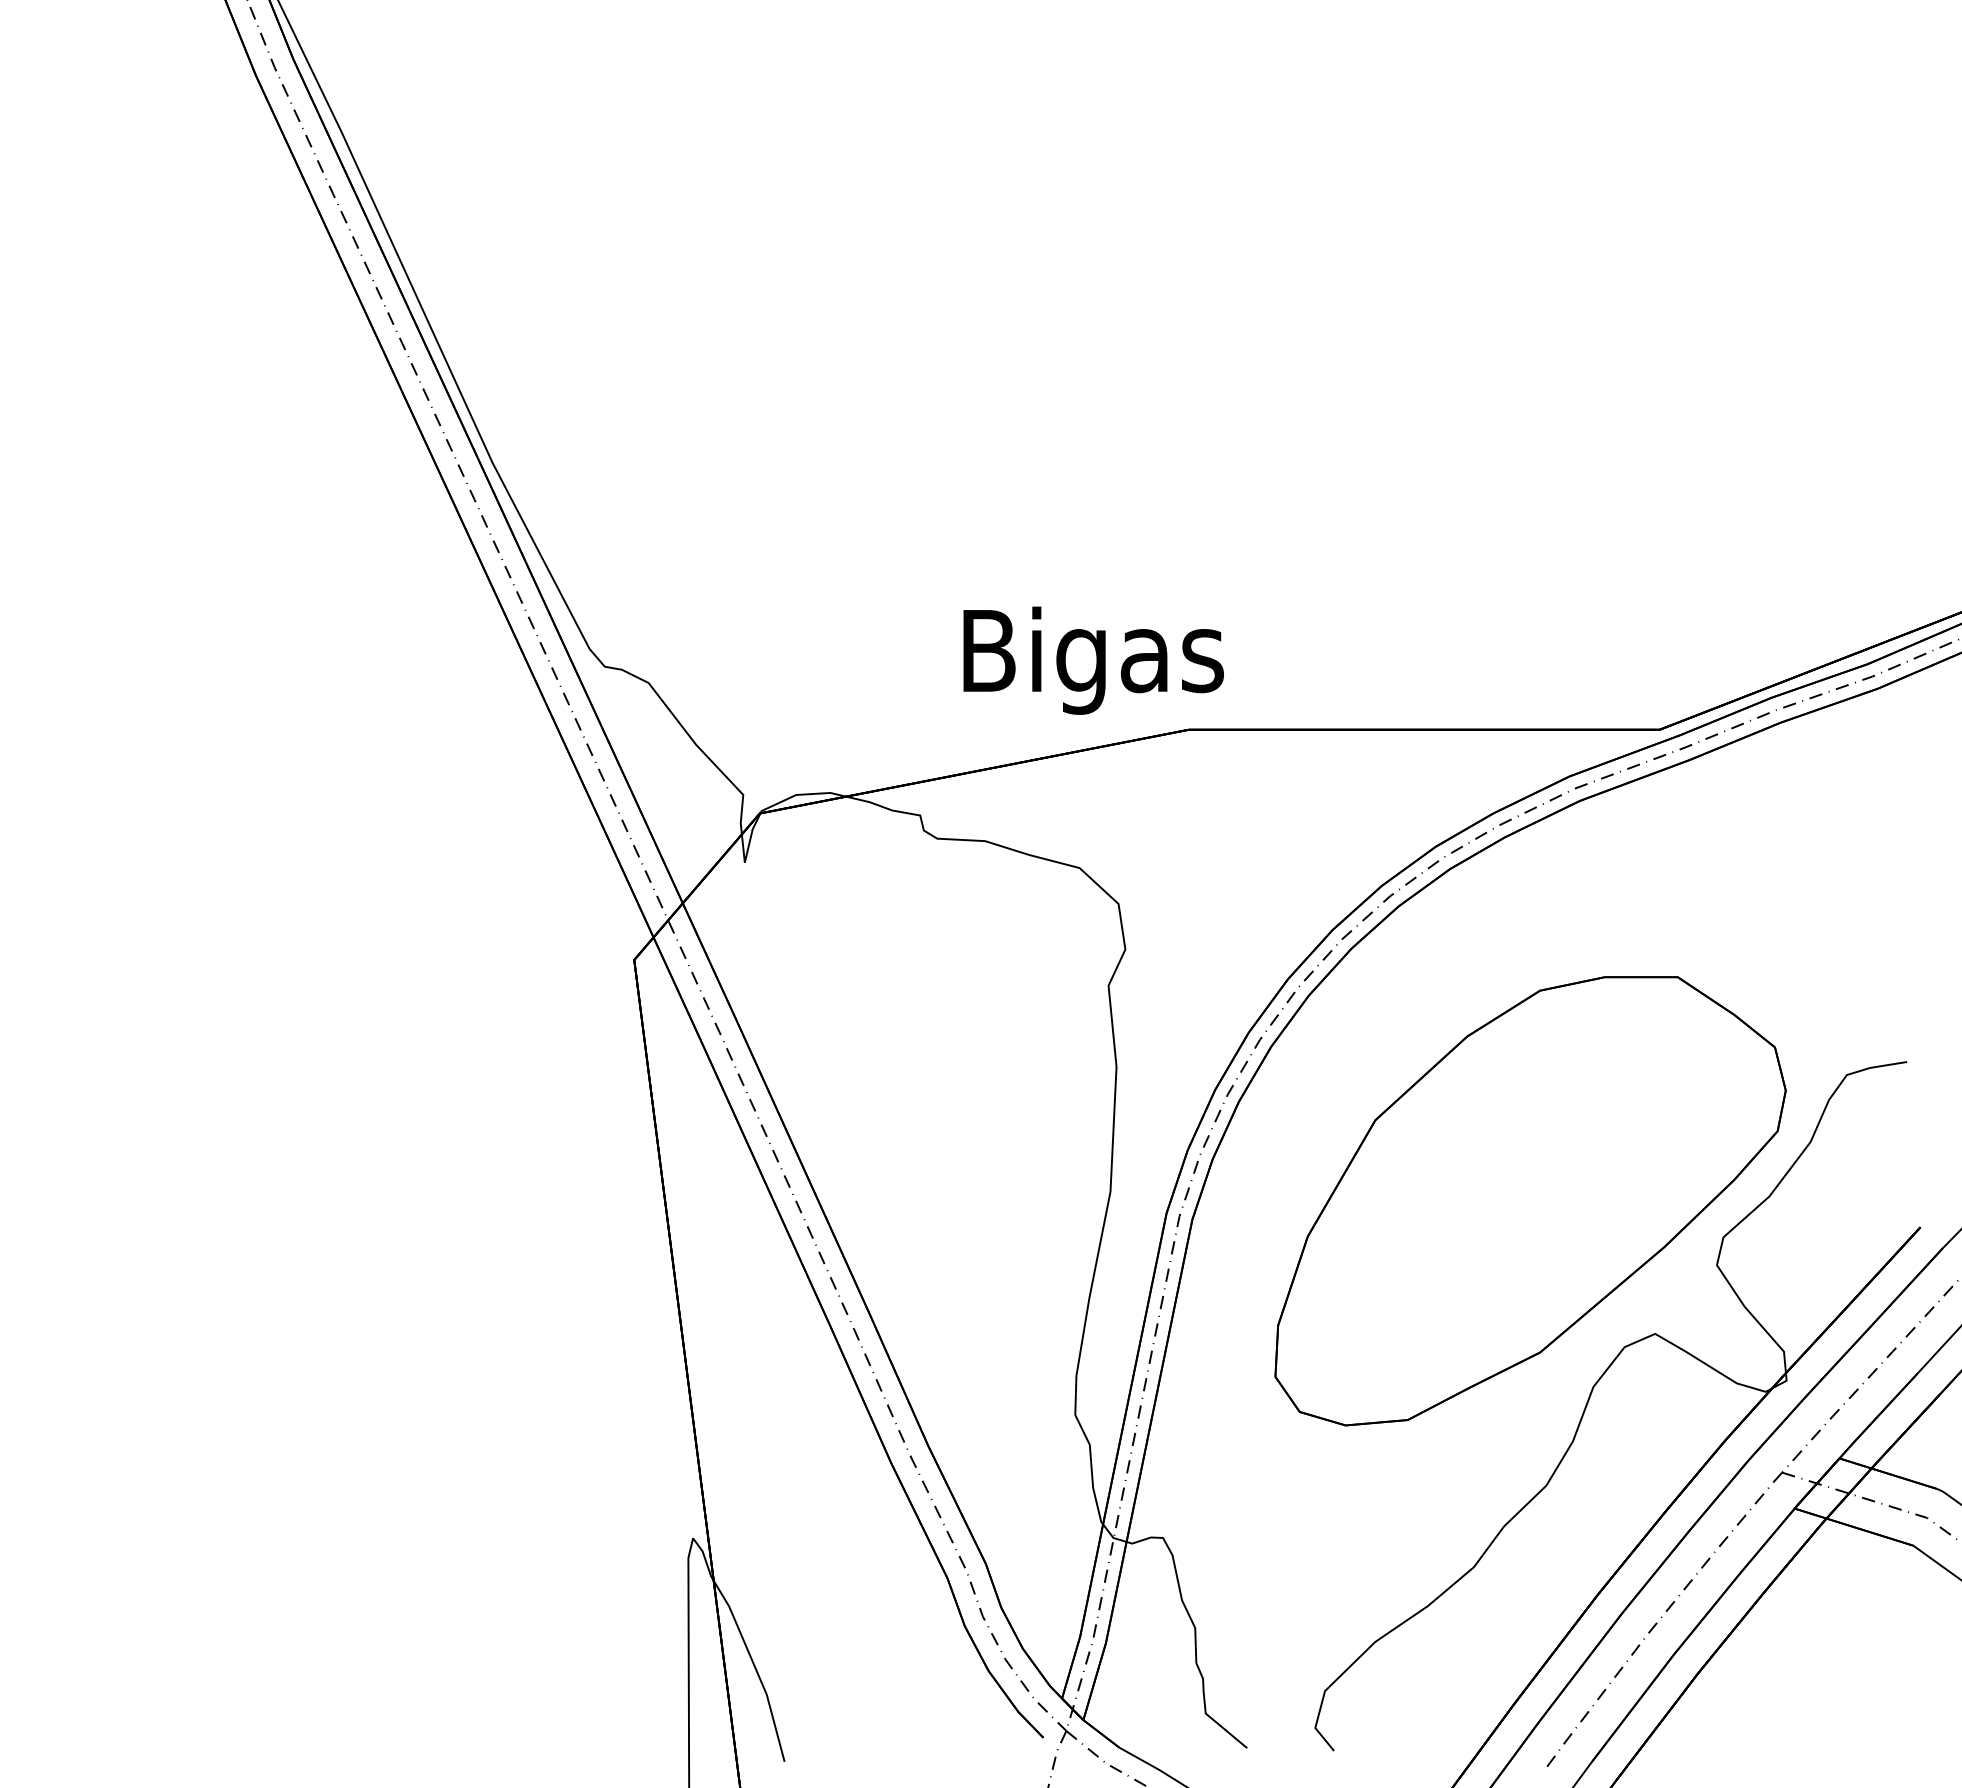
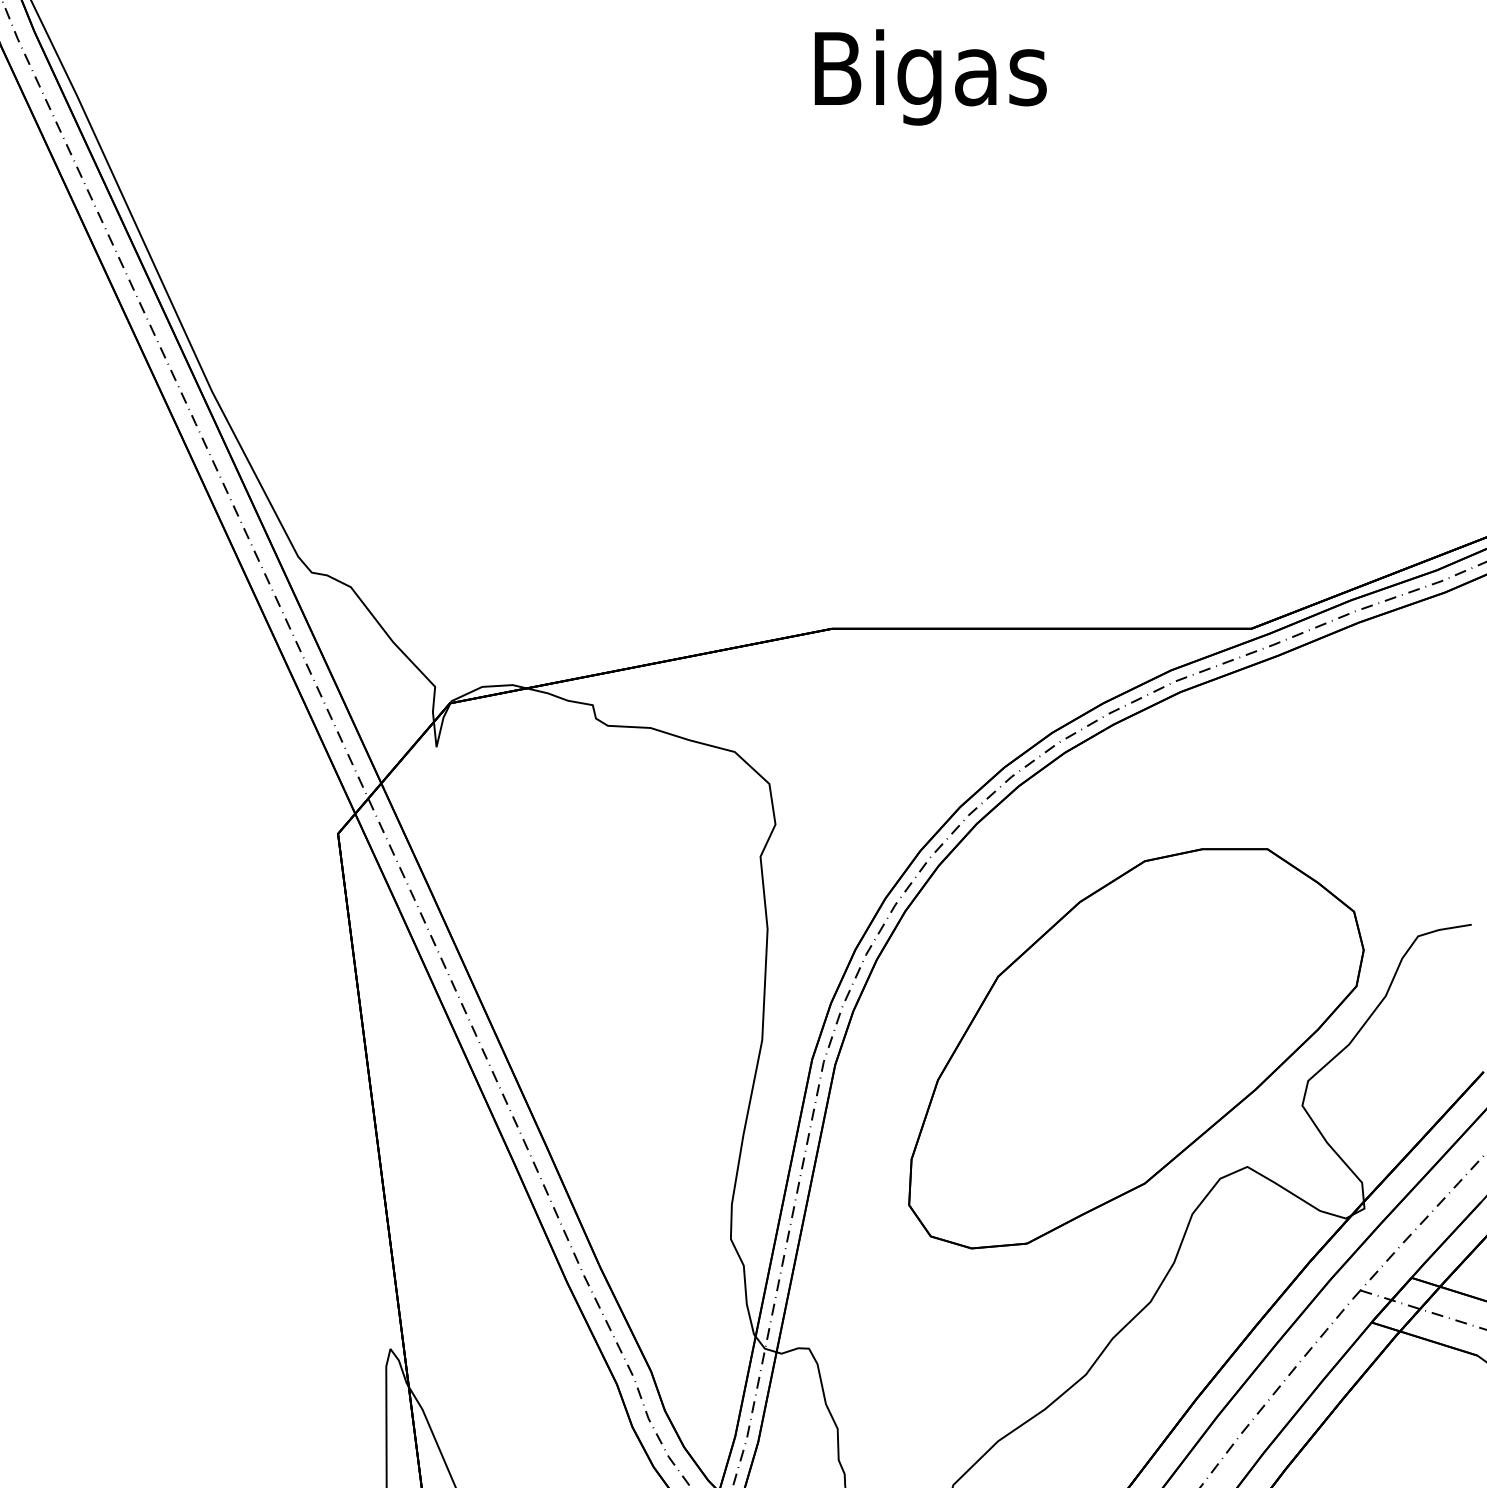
text: (1093, 660) -> (930, 77), moved

